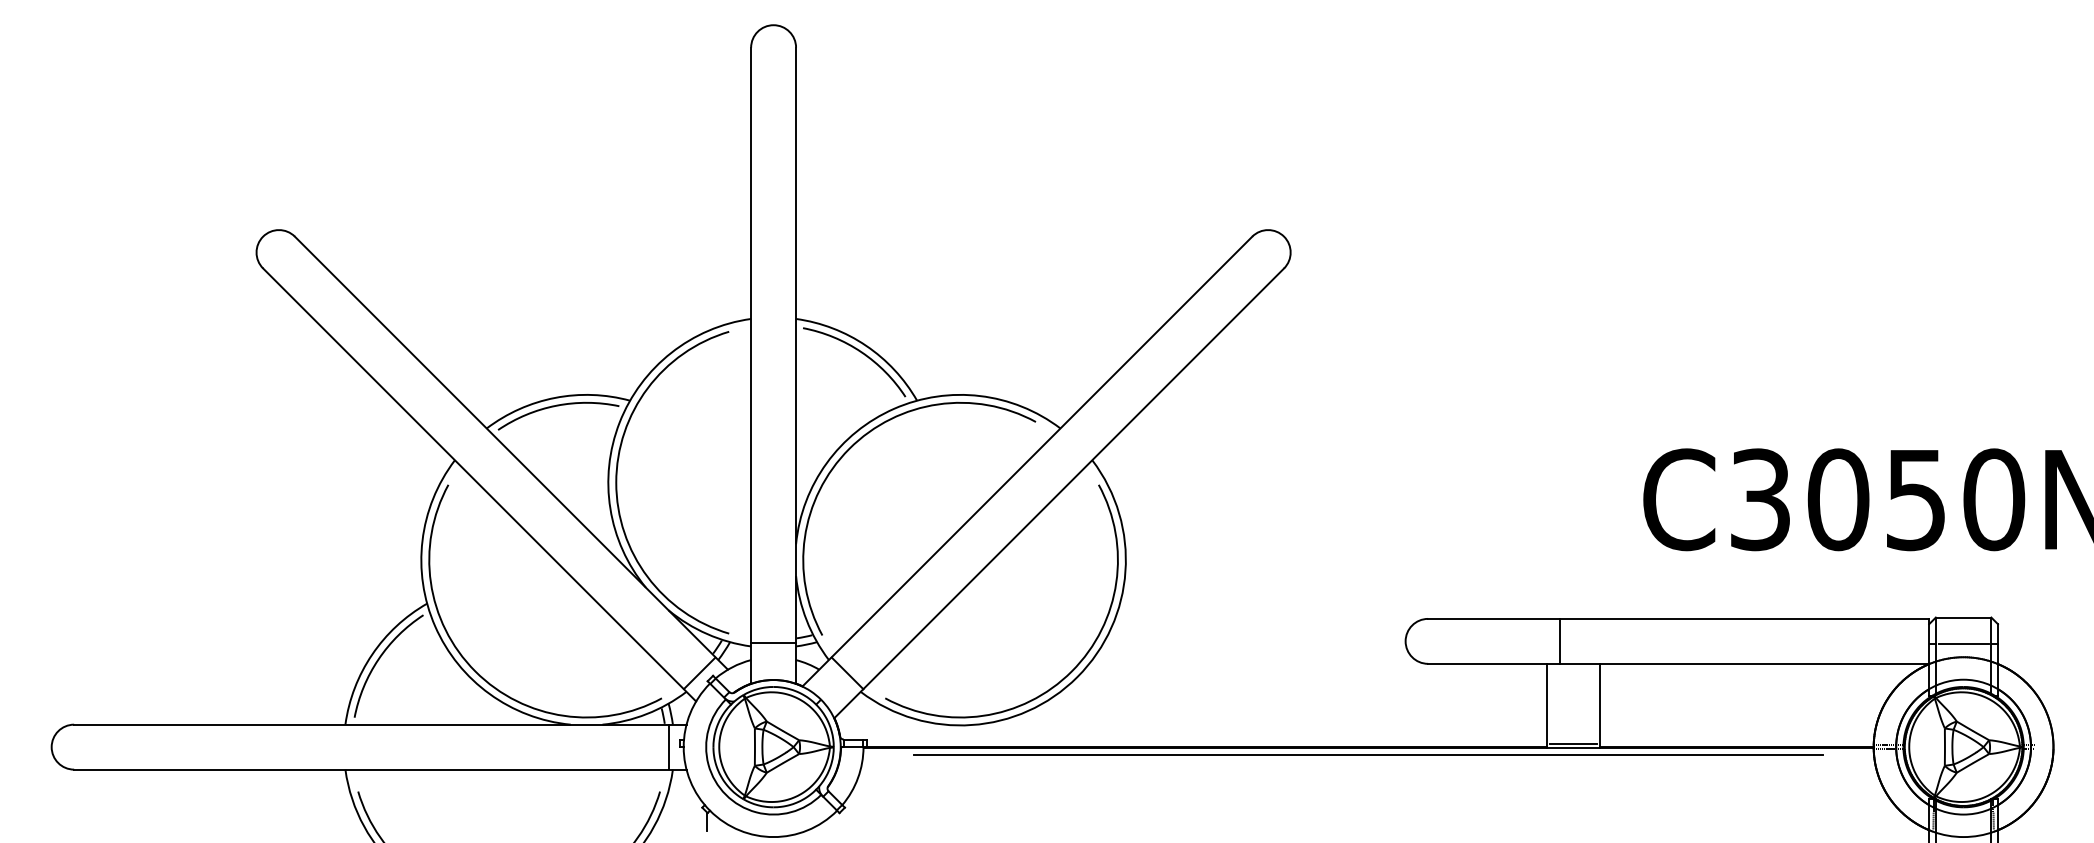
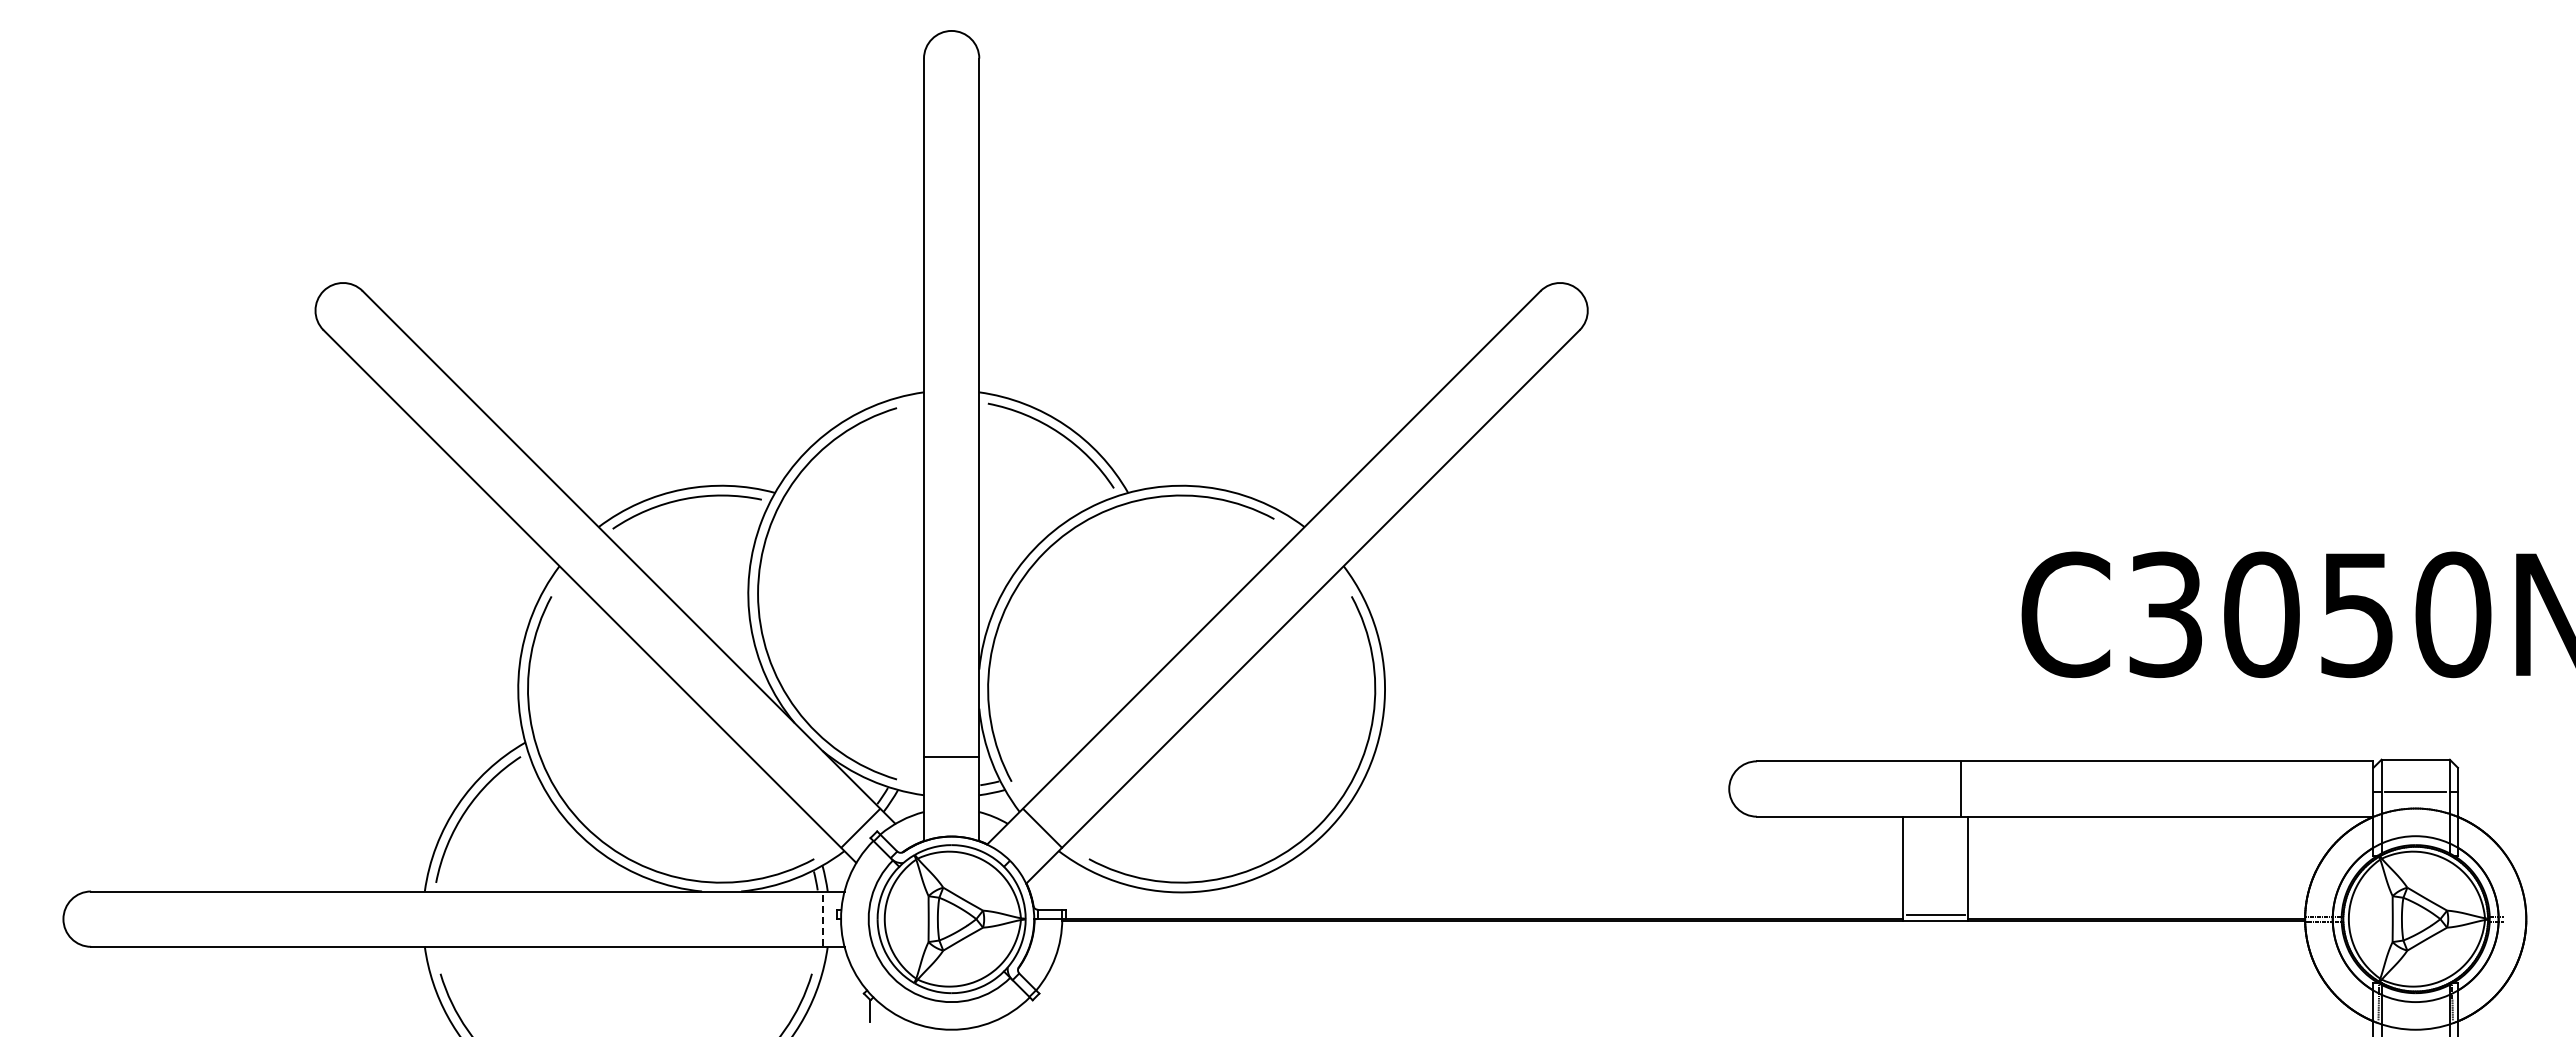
line: (1560, 640) -> (1960, 788), moved
line: (773, 642) -> (951, 756), moved
line: (669, 746) -> (823, 918), solid -> dashed
line: (1368, 754) -> (1683, 928), removed

